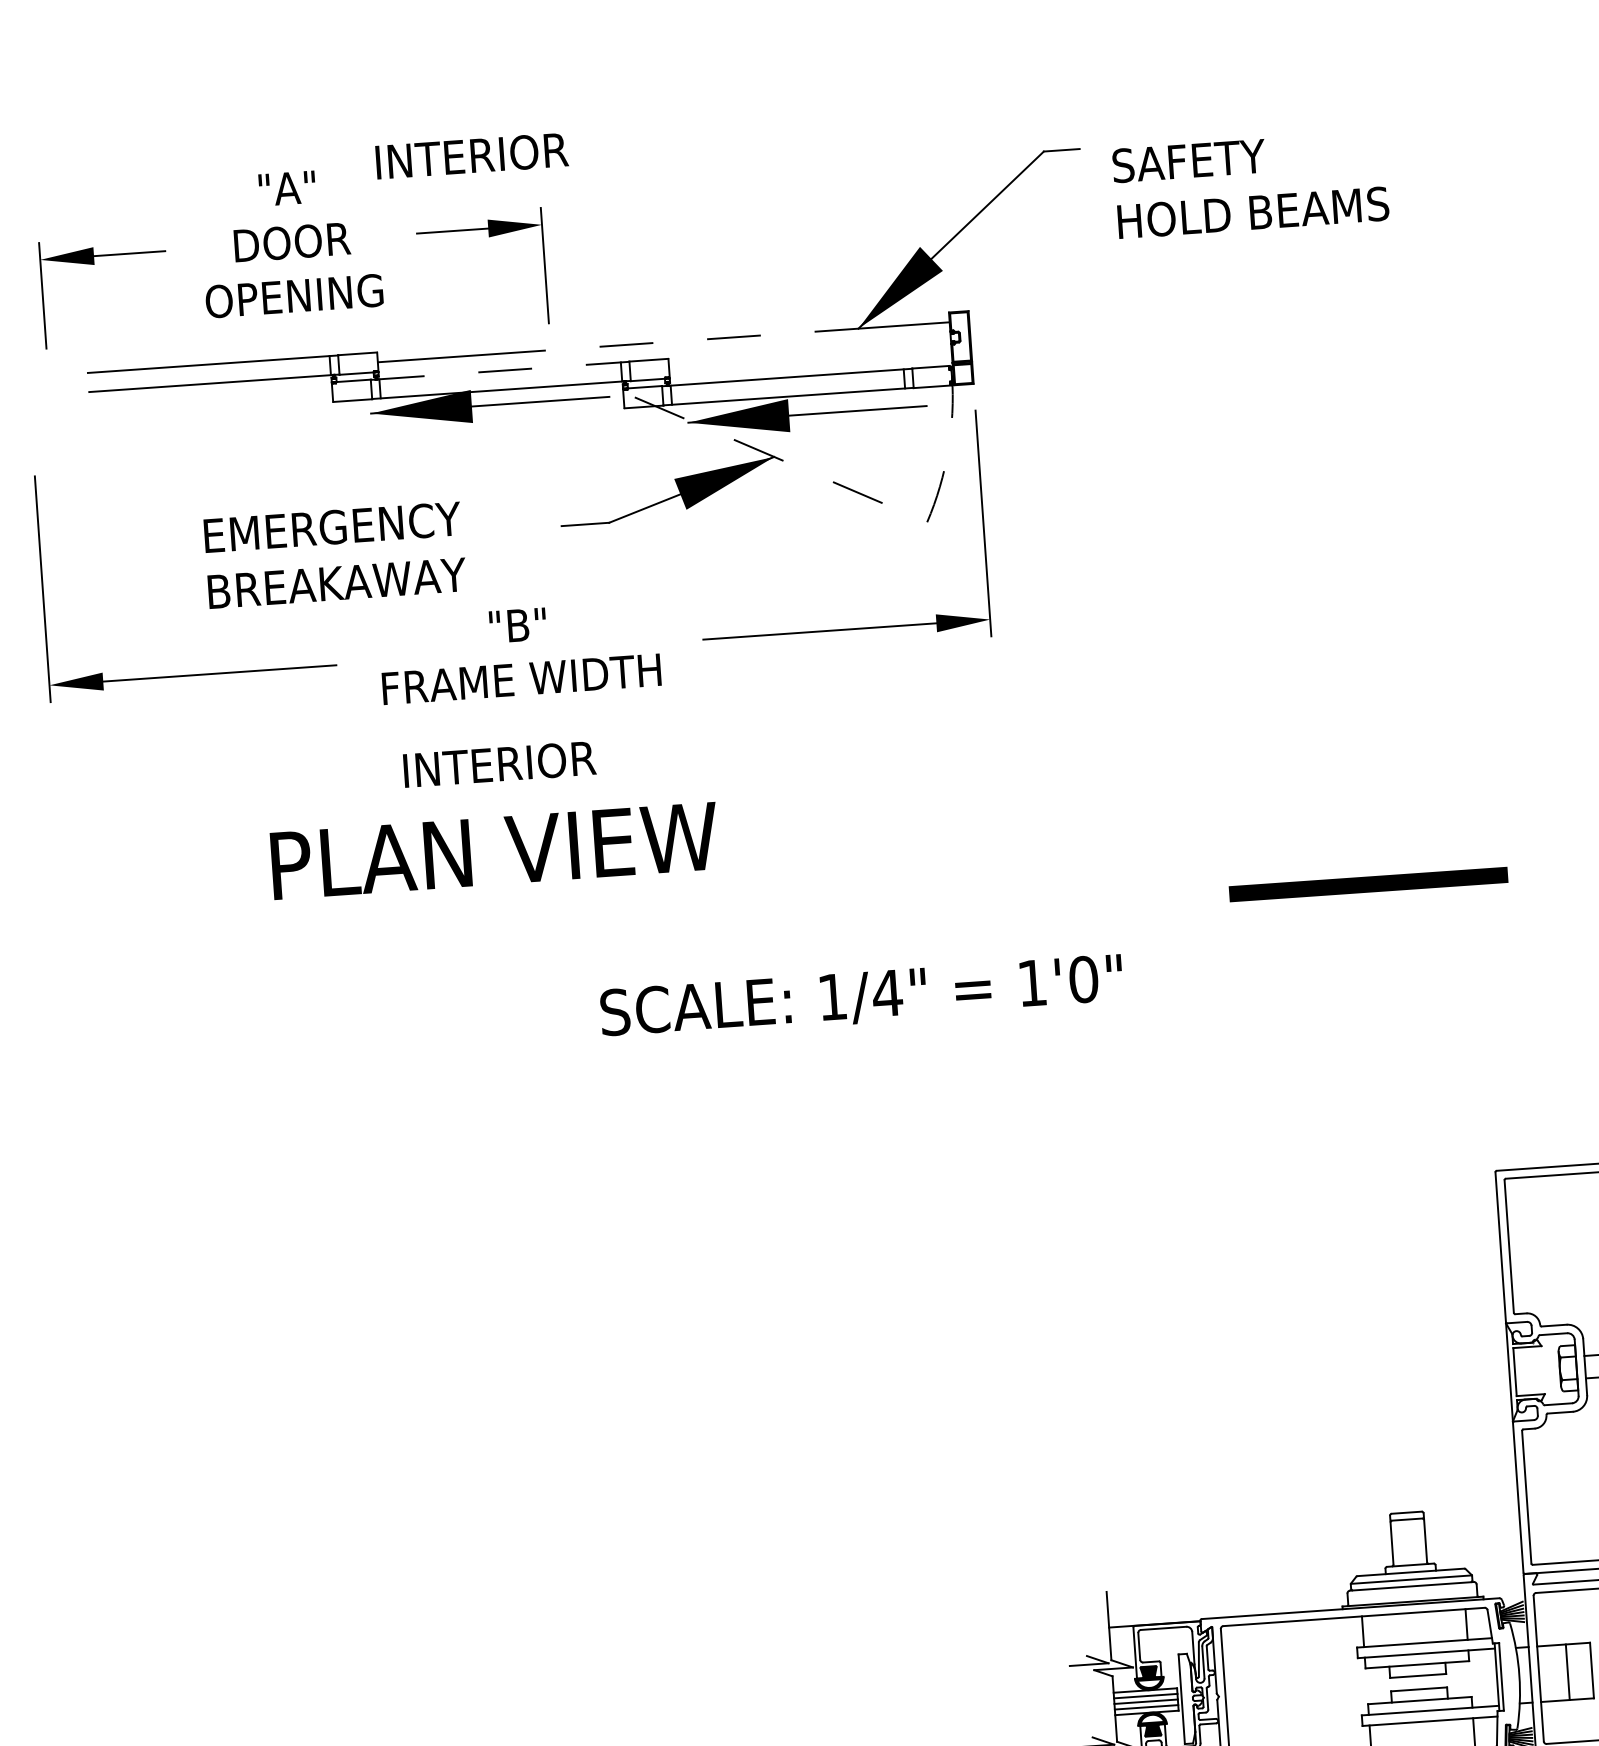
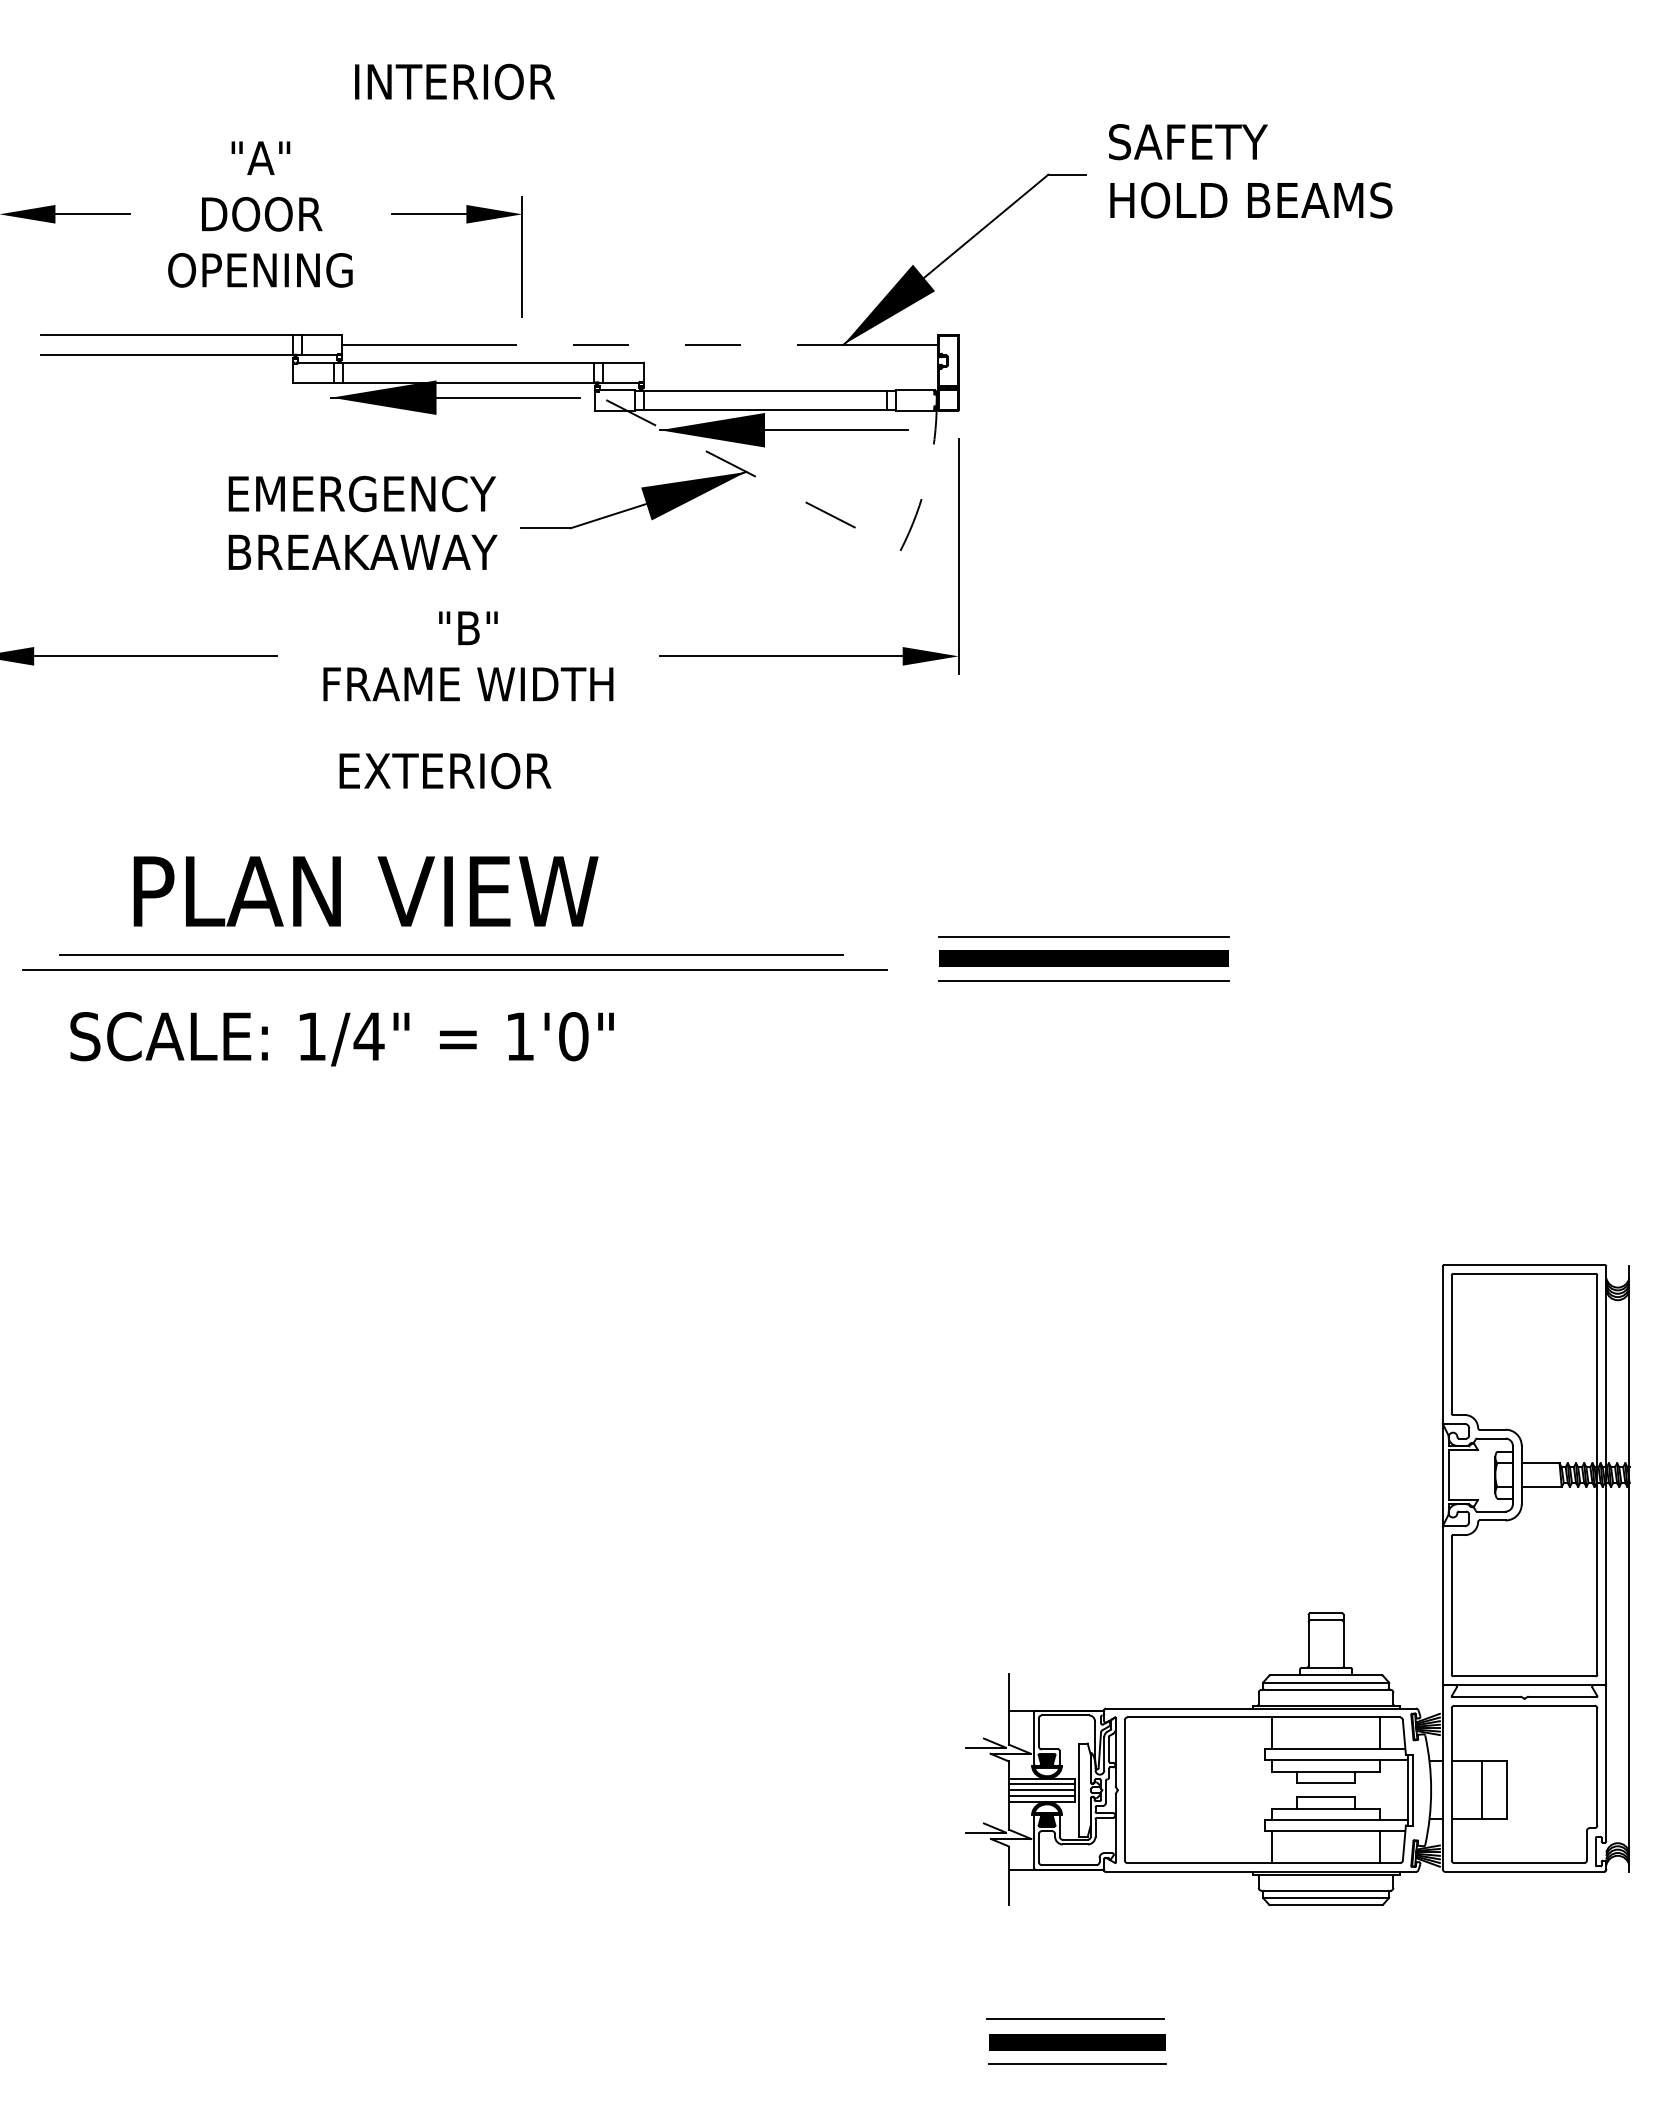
text: (471, 155) -> (454, 81), moved
text: (1250, 185) -> (1250, 171), moved
line: (500, 370) -> (468, 362), dashed -> solid
text: (334, 554) -> (362, 522), moved
text: (507, 764) -> (447, 771), INTERIOR -> EXTERIOR
text: (494, 851) -> (365, 891), moved
line: (1128, 879) -> (1083, 936), added
line: (1368, 884) -> (1083, 958), moved
line: (1131, 922) -> (1083, 980), added
line: (523, 939) -> (451, 954), added
line: (528, 953) -> (455, 969), added
text: (861, 997) -> (341, 1039), moved

